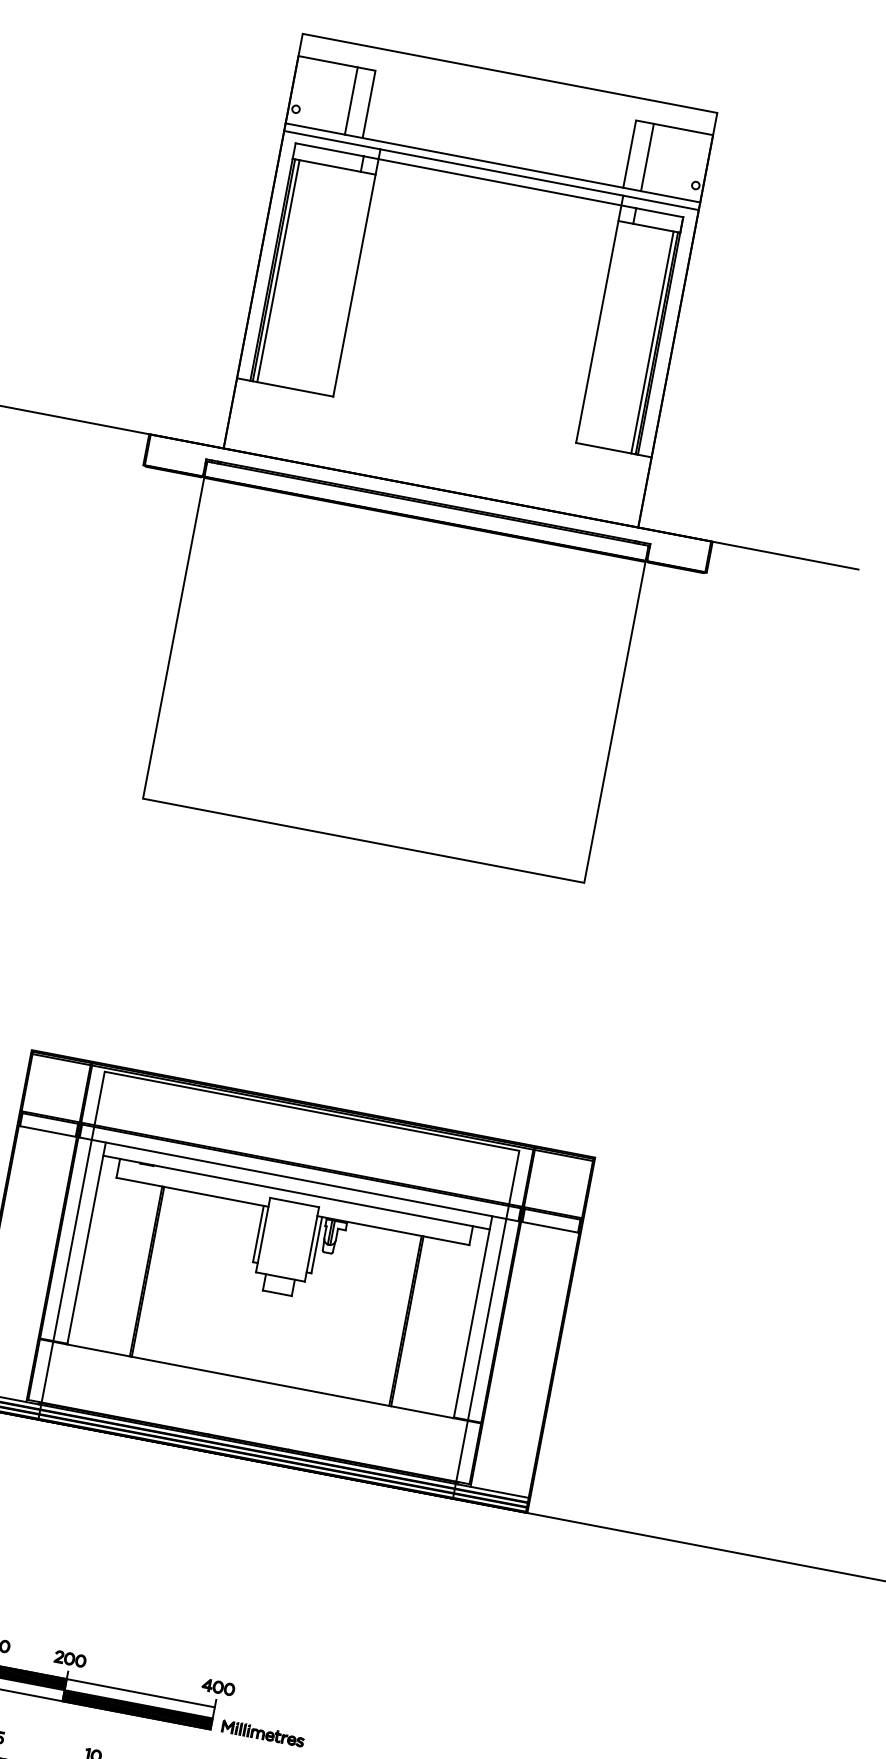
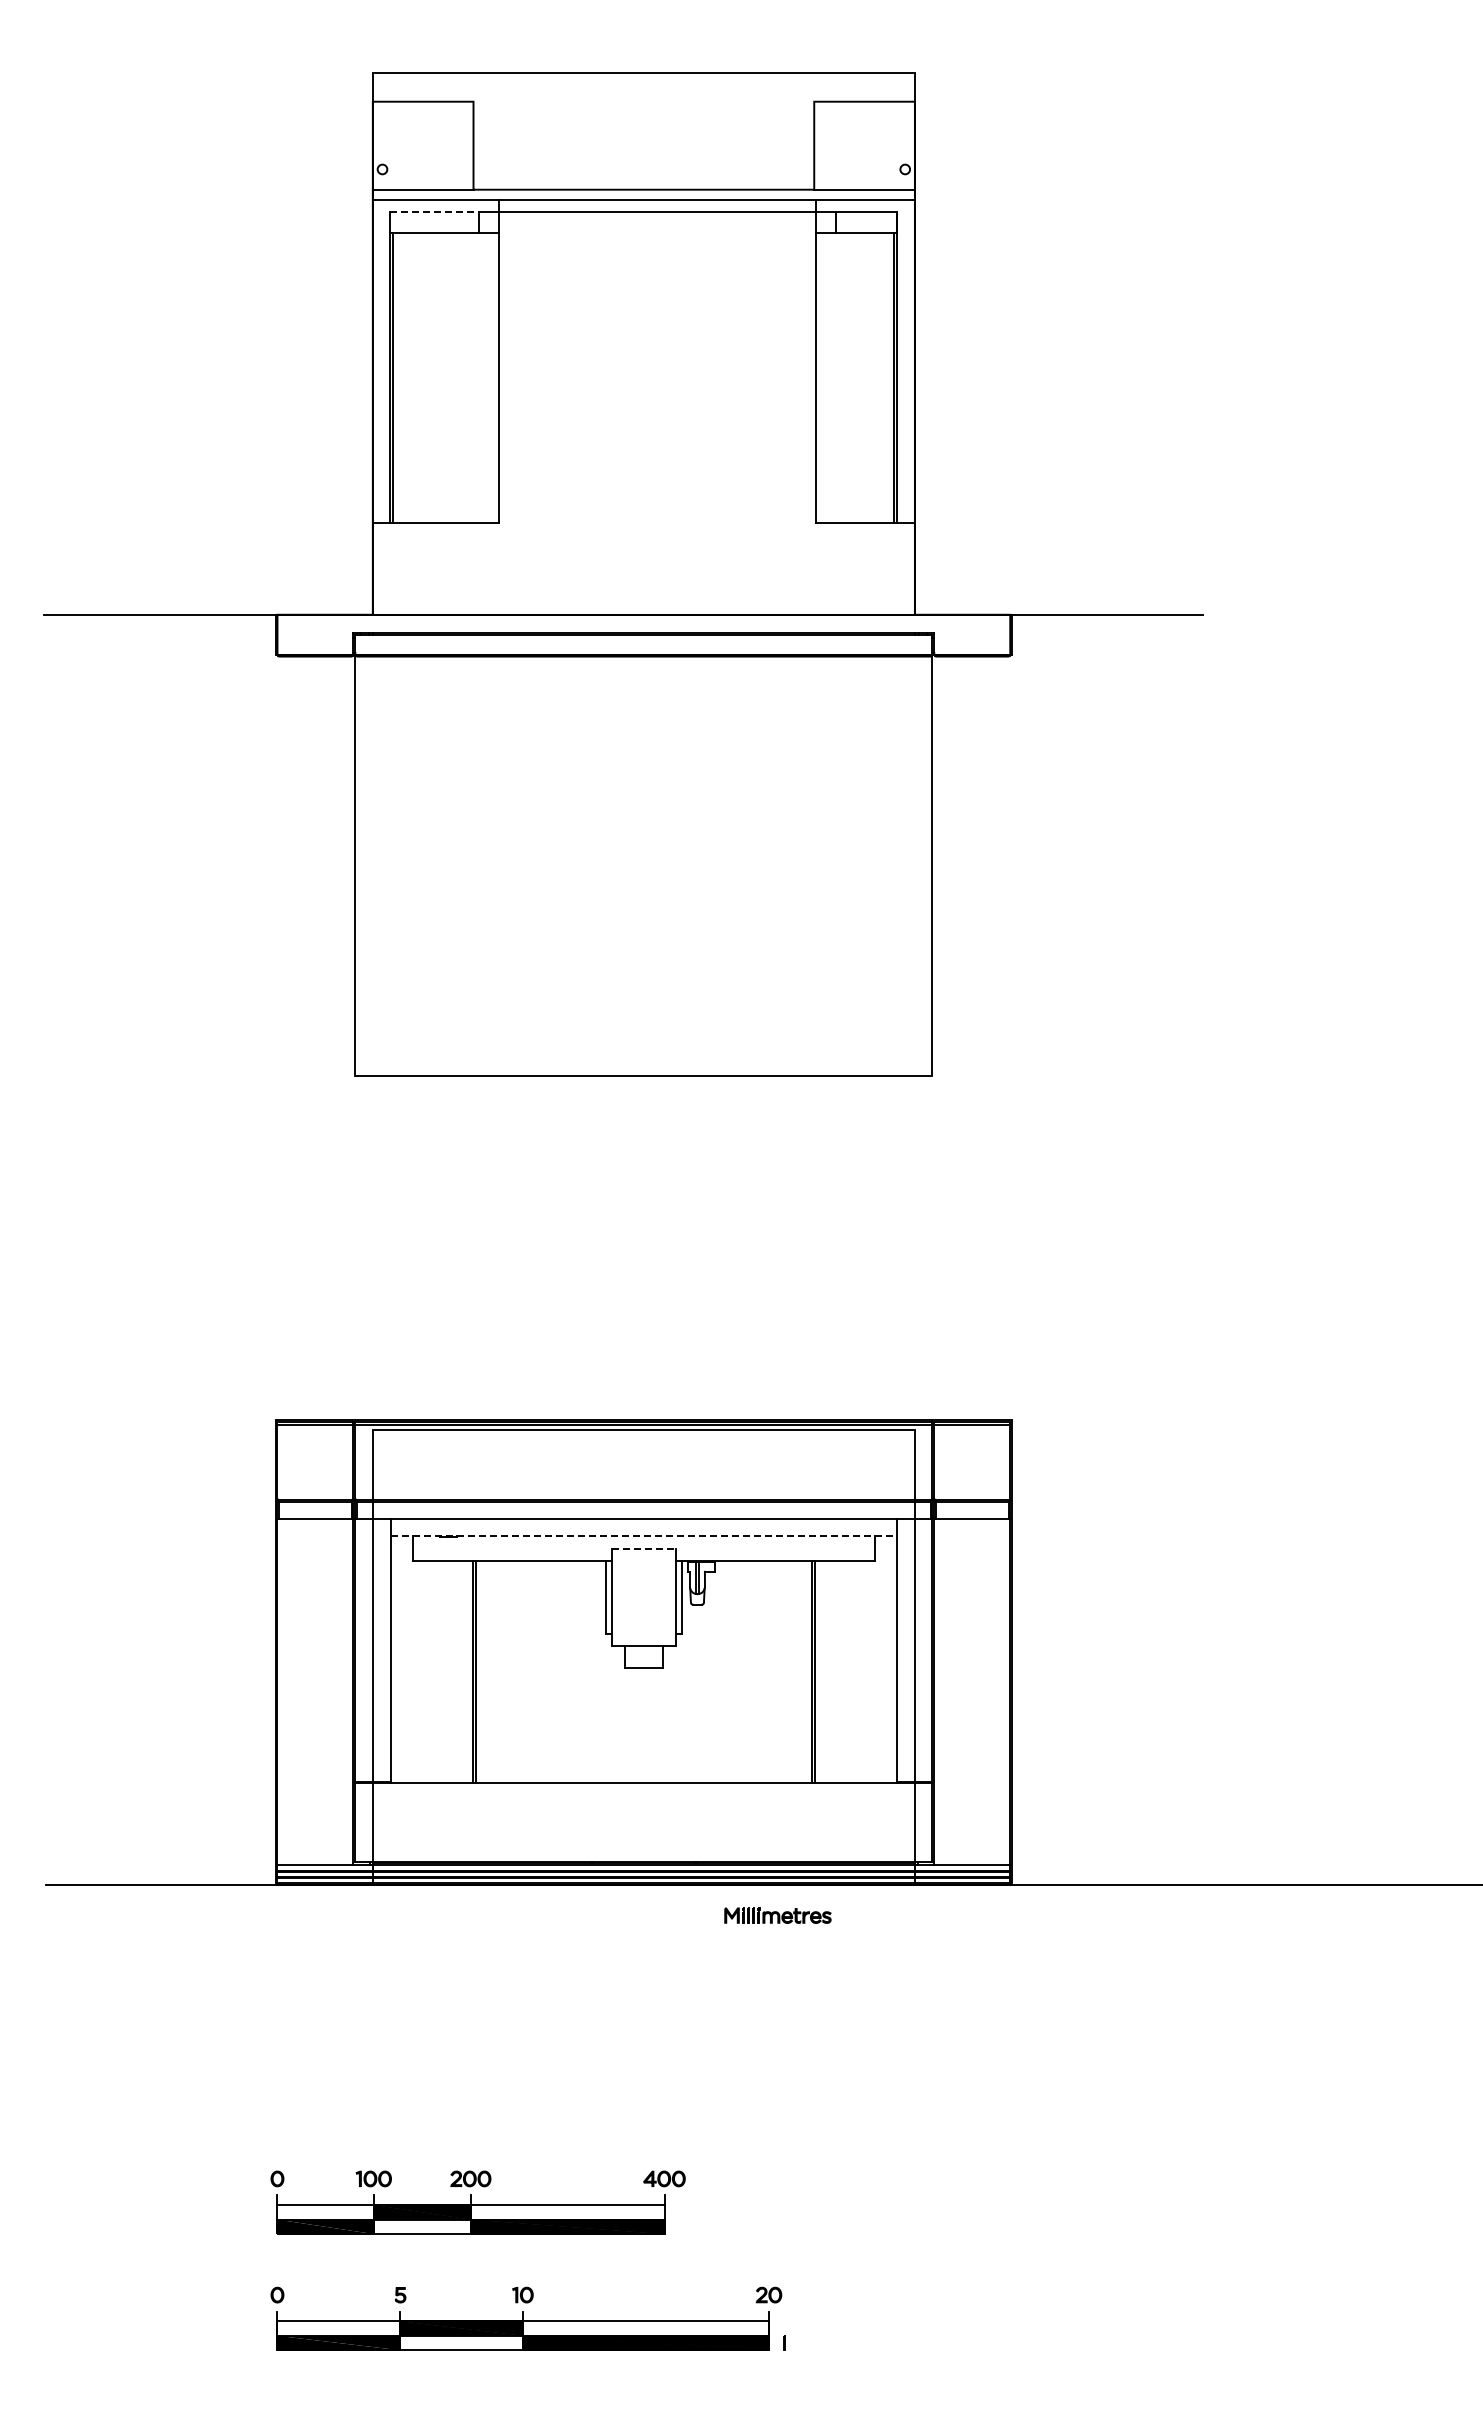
line: (351, 100) -> (450, 145), removed
line: (329, 149) -> (434, 212), solid -> dashed
line: (647, 157) -> (837, 145), removed
line: (278, 270) -> (399, 377), removed
line: (652, 342) -> (888, 377), removed
line: (296, 1192) -> (643, 1536), solid -> dashed
line: (294, 1202) -> (643, 1549), solid -> dashed
part: (262, 1733) -> (777, 1915), moved

